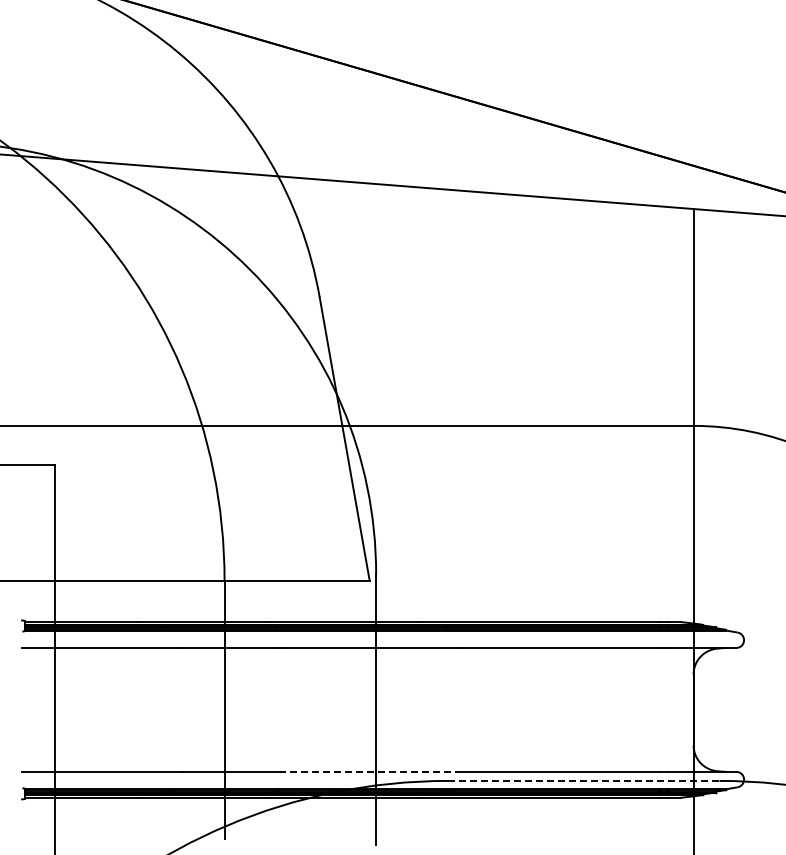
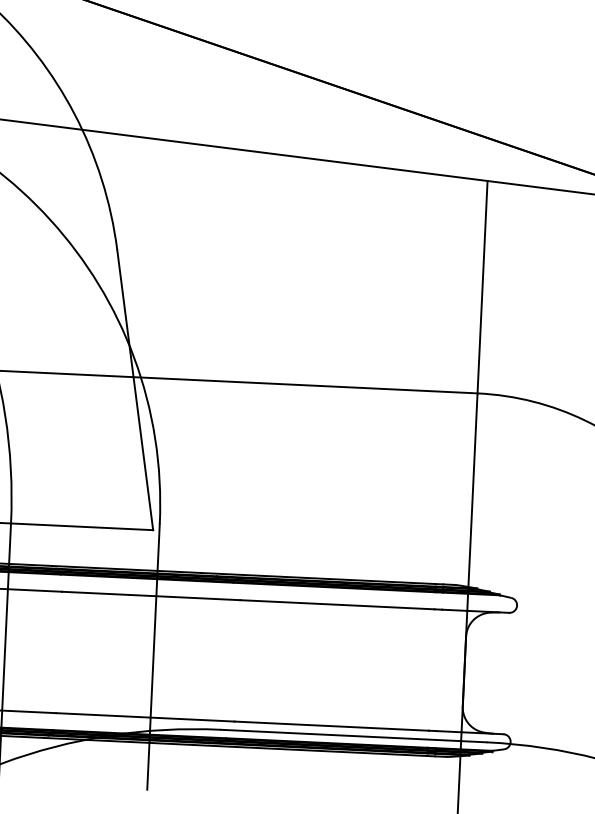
line: (370, 771) -> (145, 716), dashed -> solid
line: (584, 780) -> (354, 735), dashed -> solid

